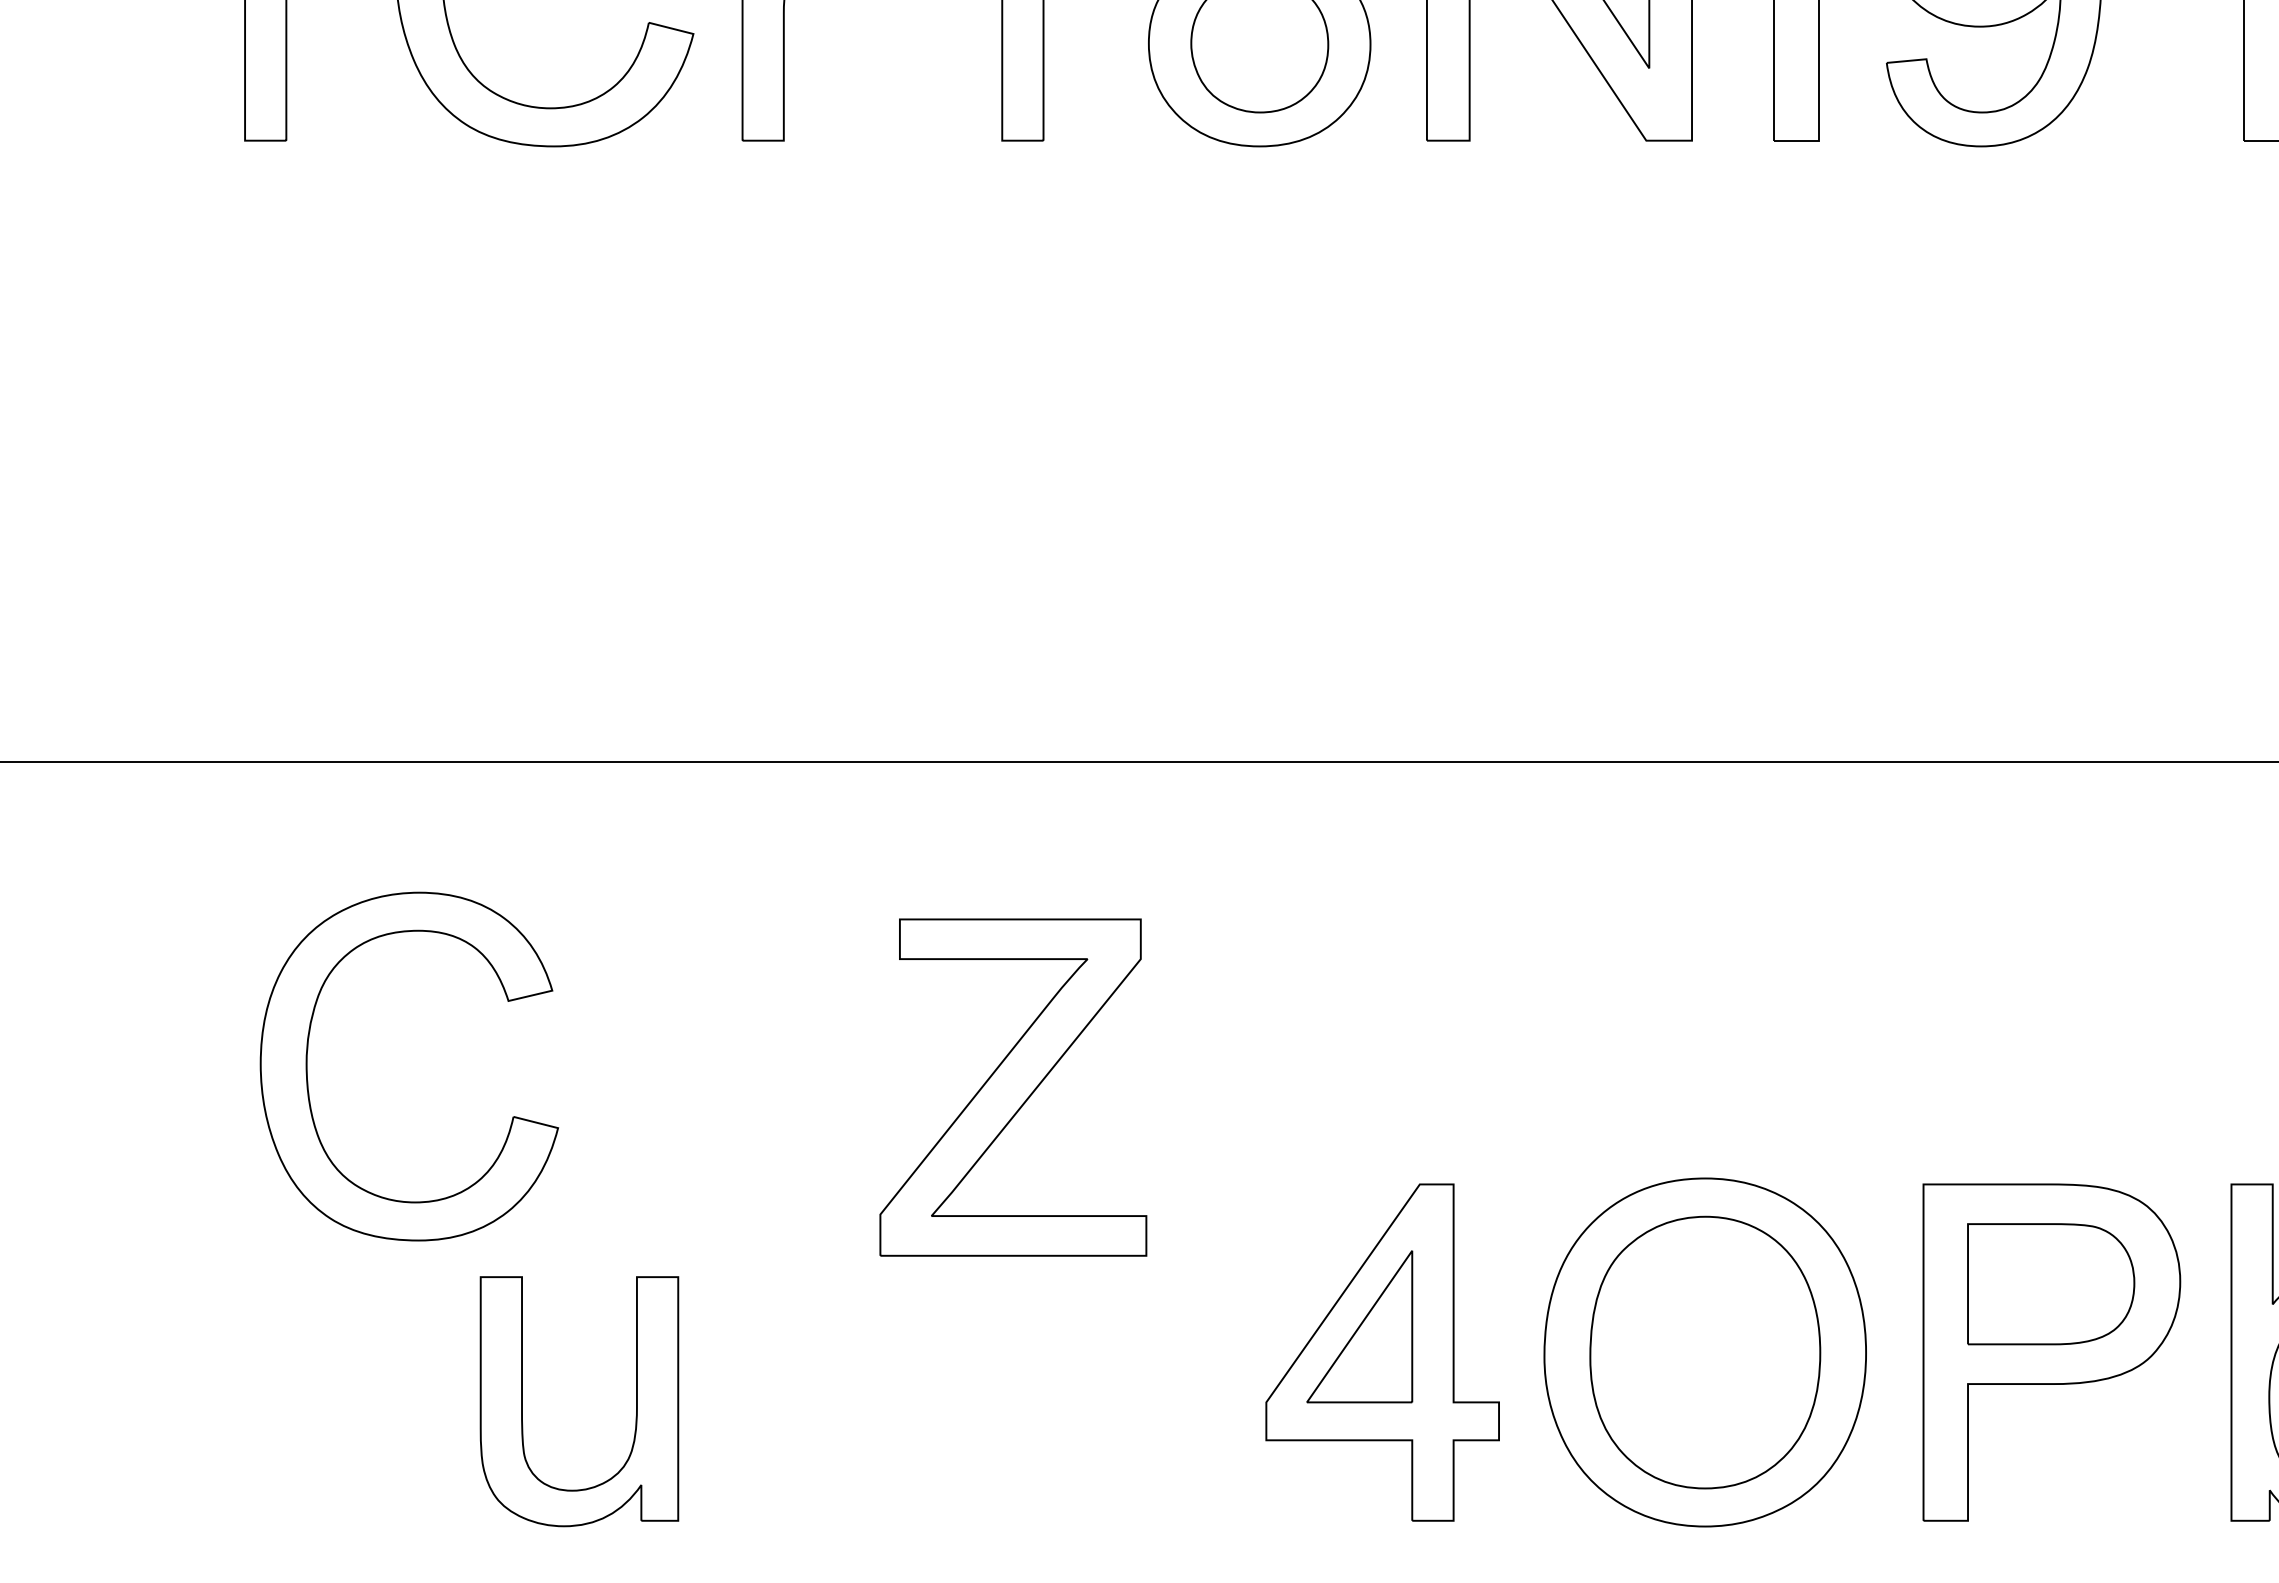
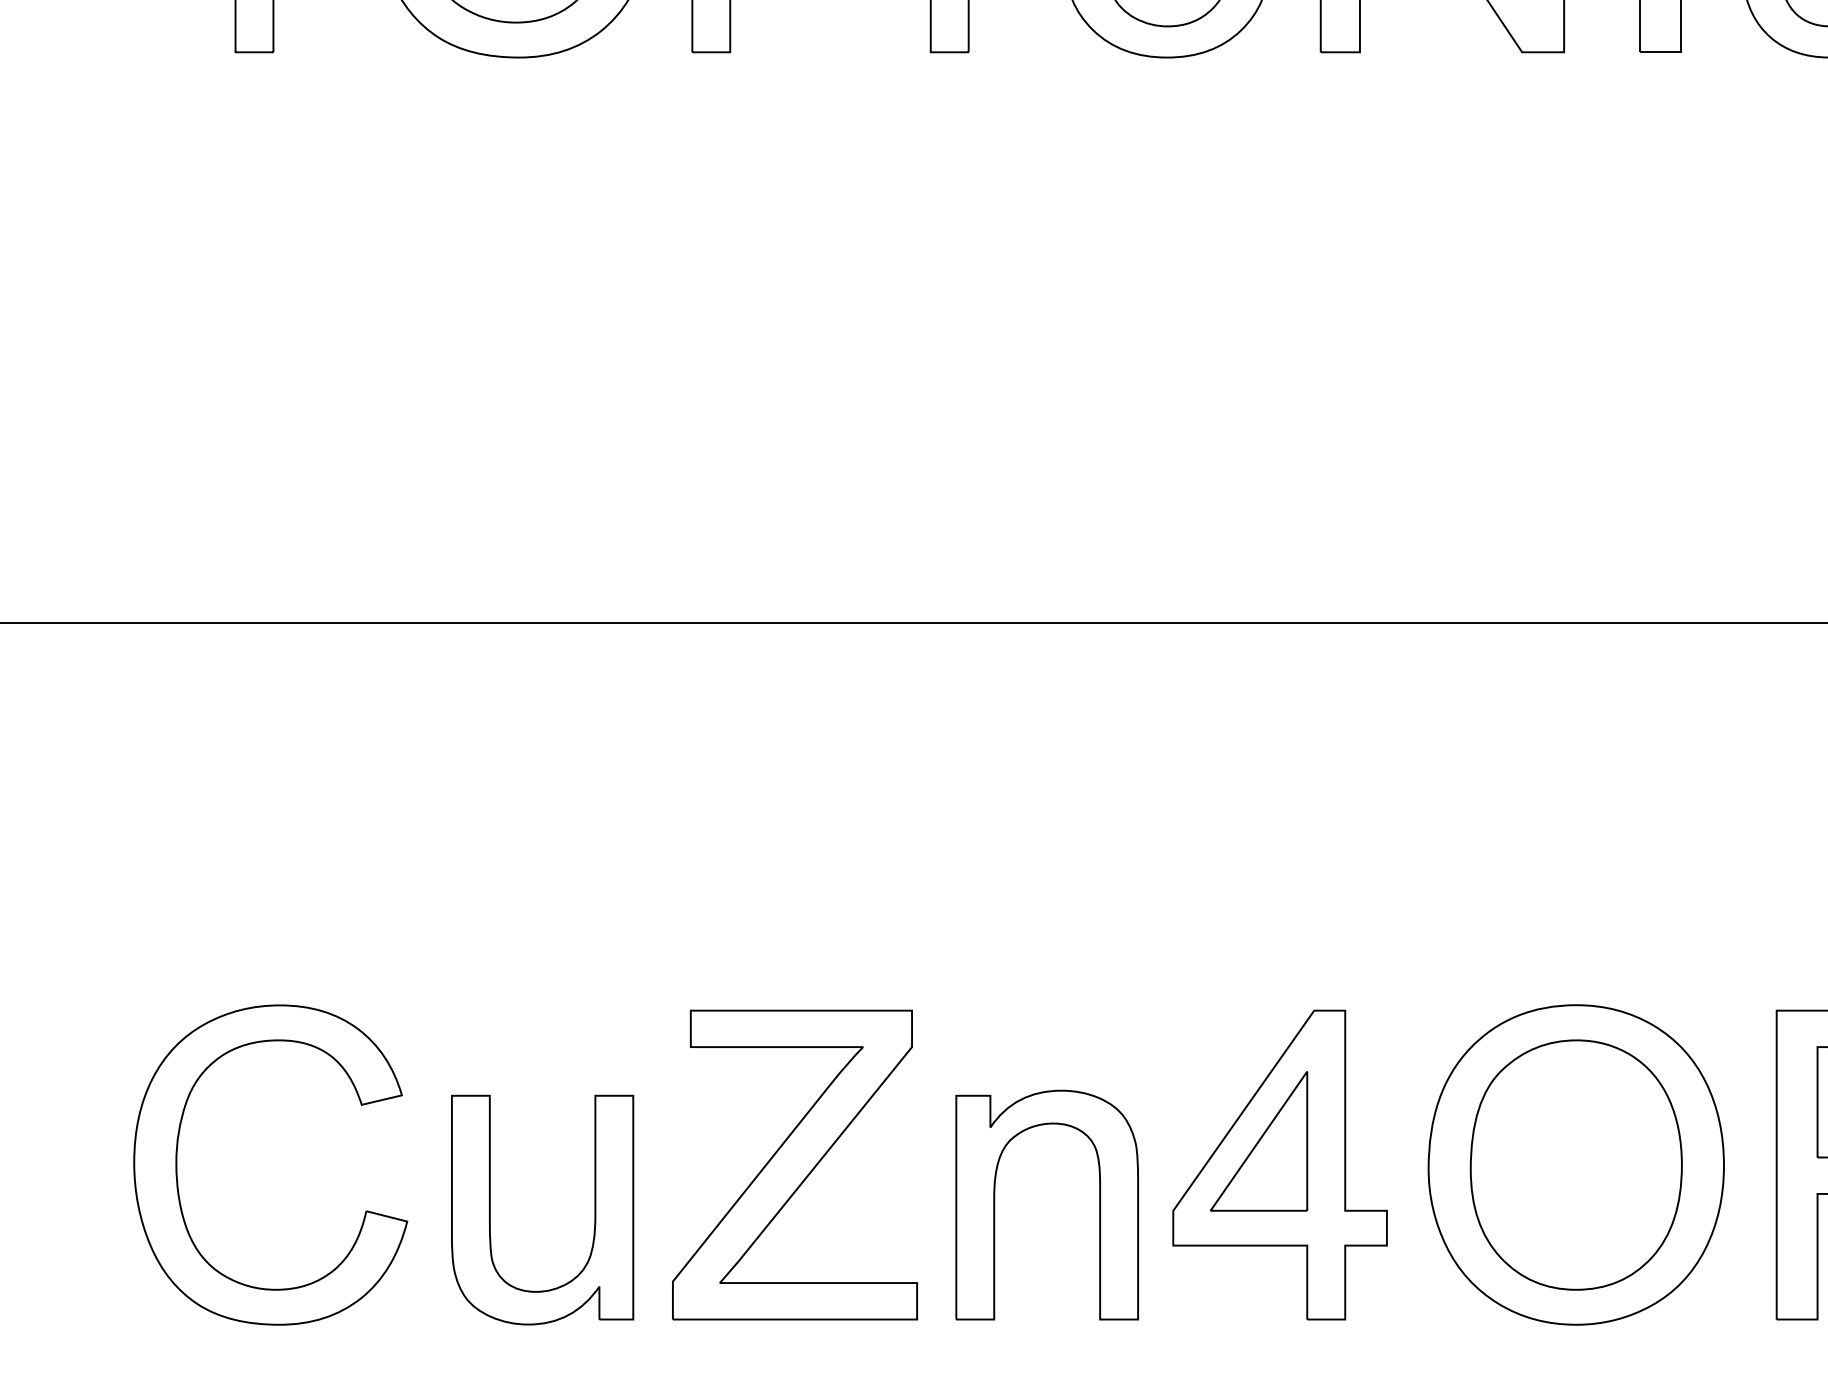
part: (307, 1066) -> (177, 1164), moved
part: (1013, 1087) -> (795, 1164), moved
part: (1072, 1395) -> (995, 1204), added

